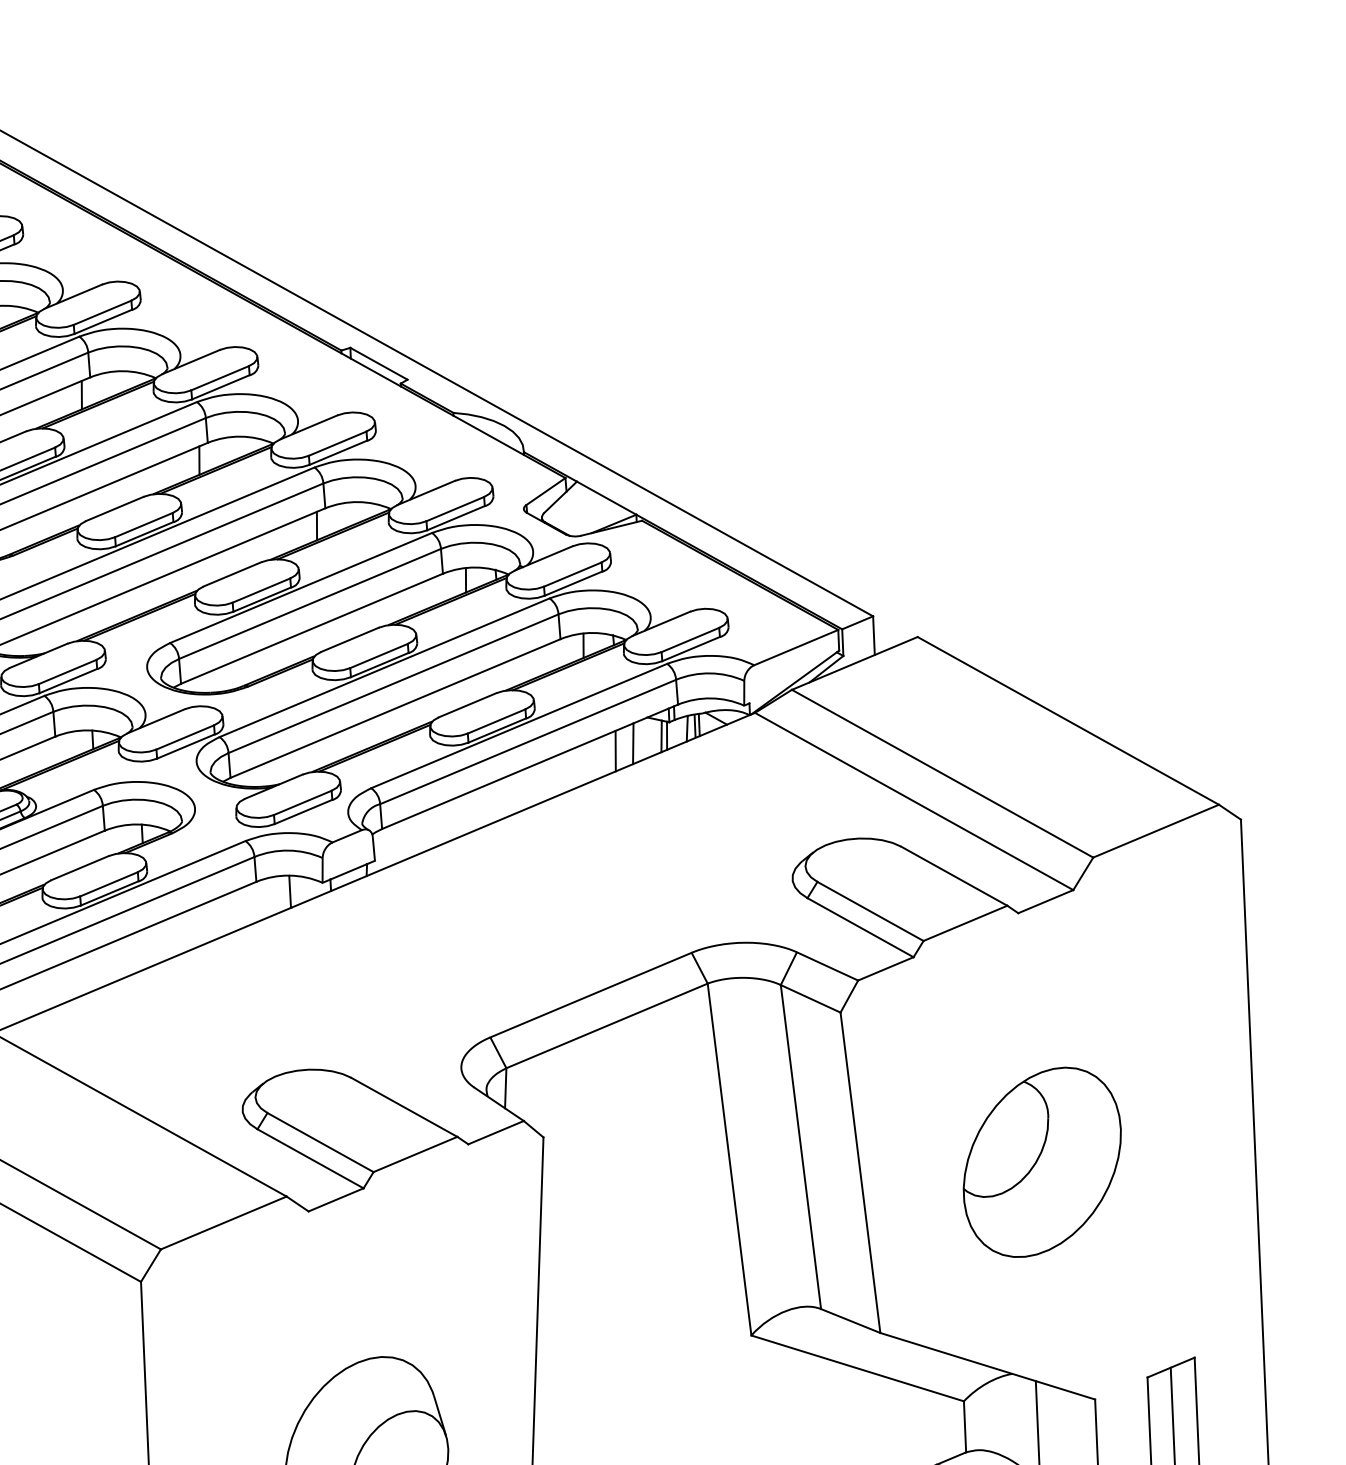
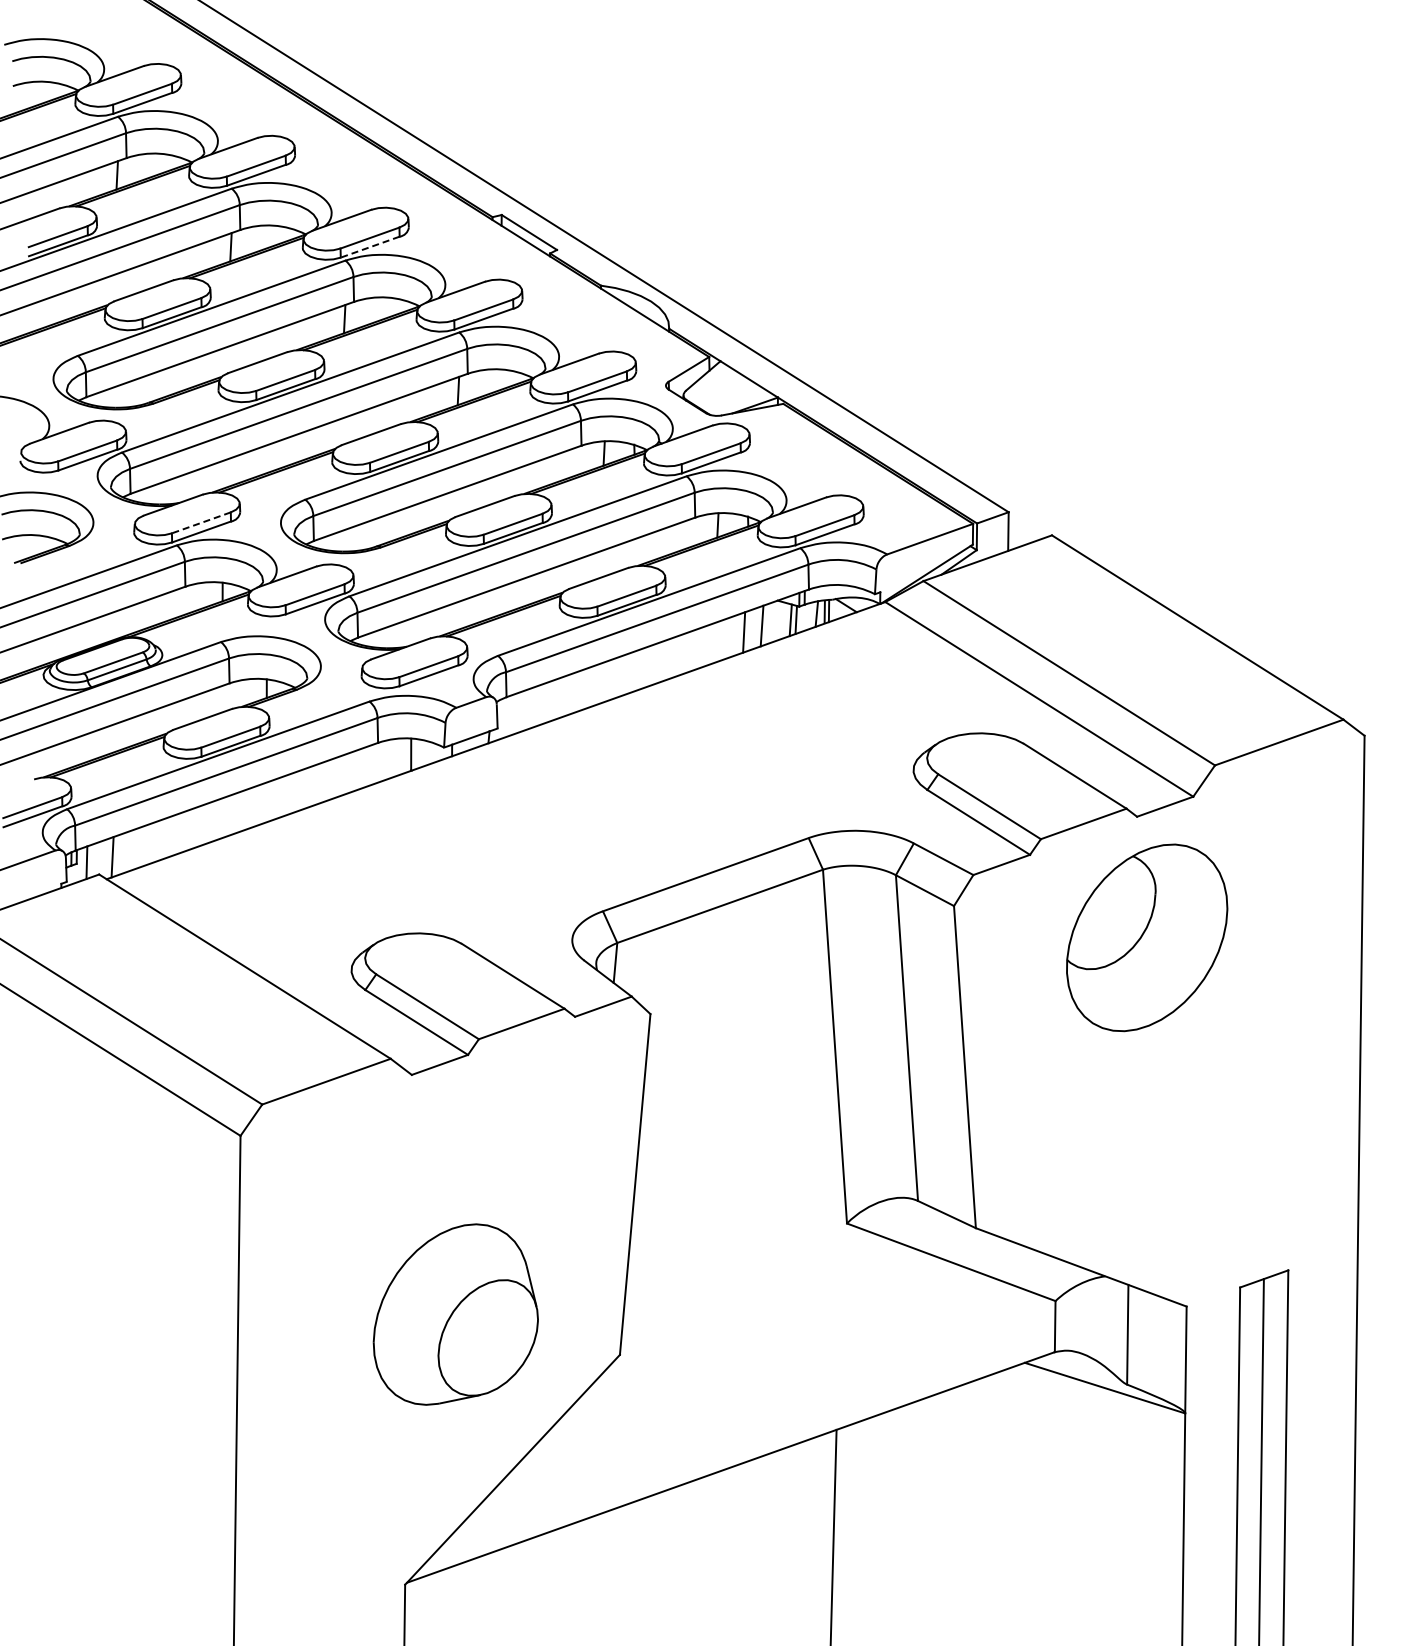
line: (220, 387) -> (369, 247), solid -> dashed
line: (66, 672) -> (200, 523), solid -> dashed
part: (1042, 1161) -> (1147, 937), moved

